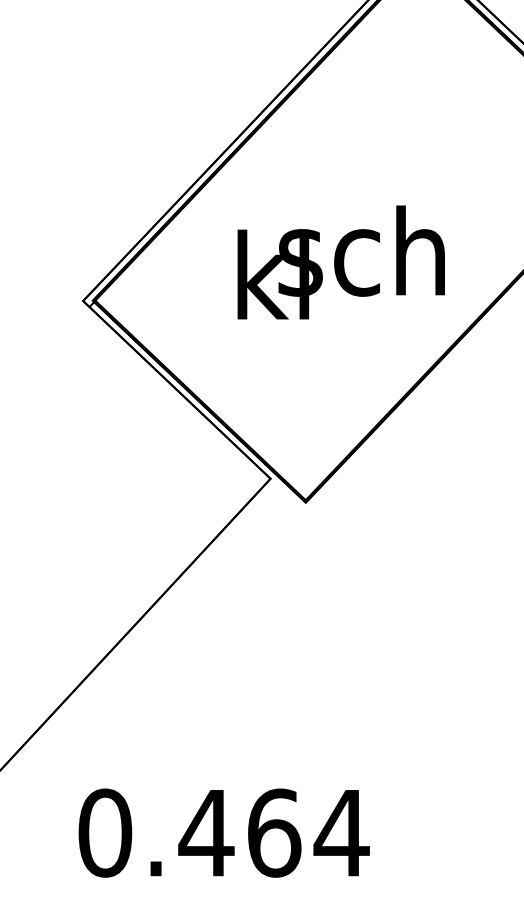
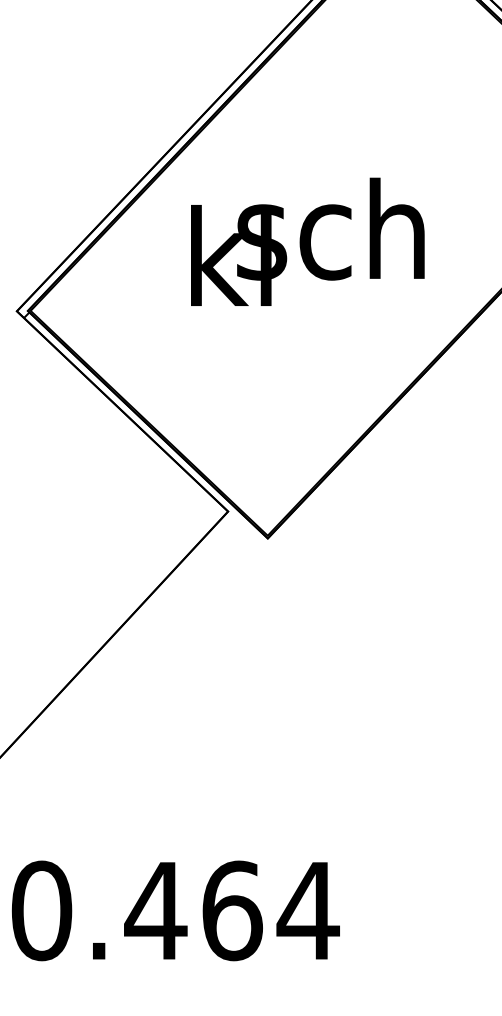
text: (340, 262) -> (306, 241), moved

